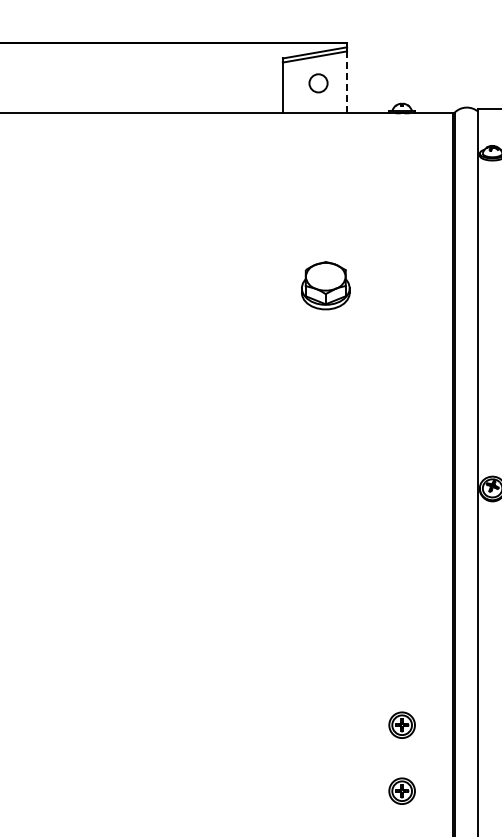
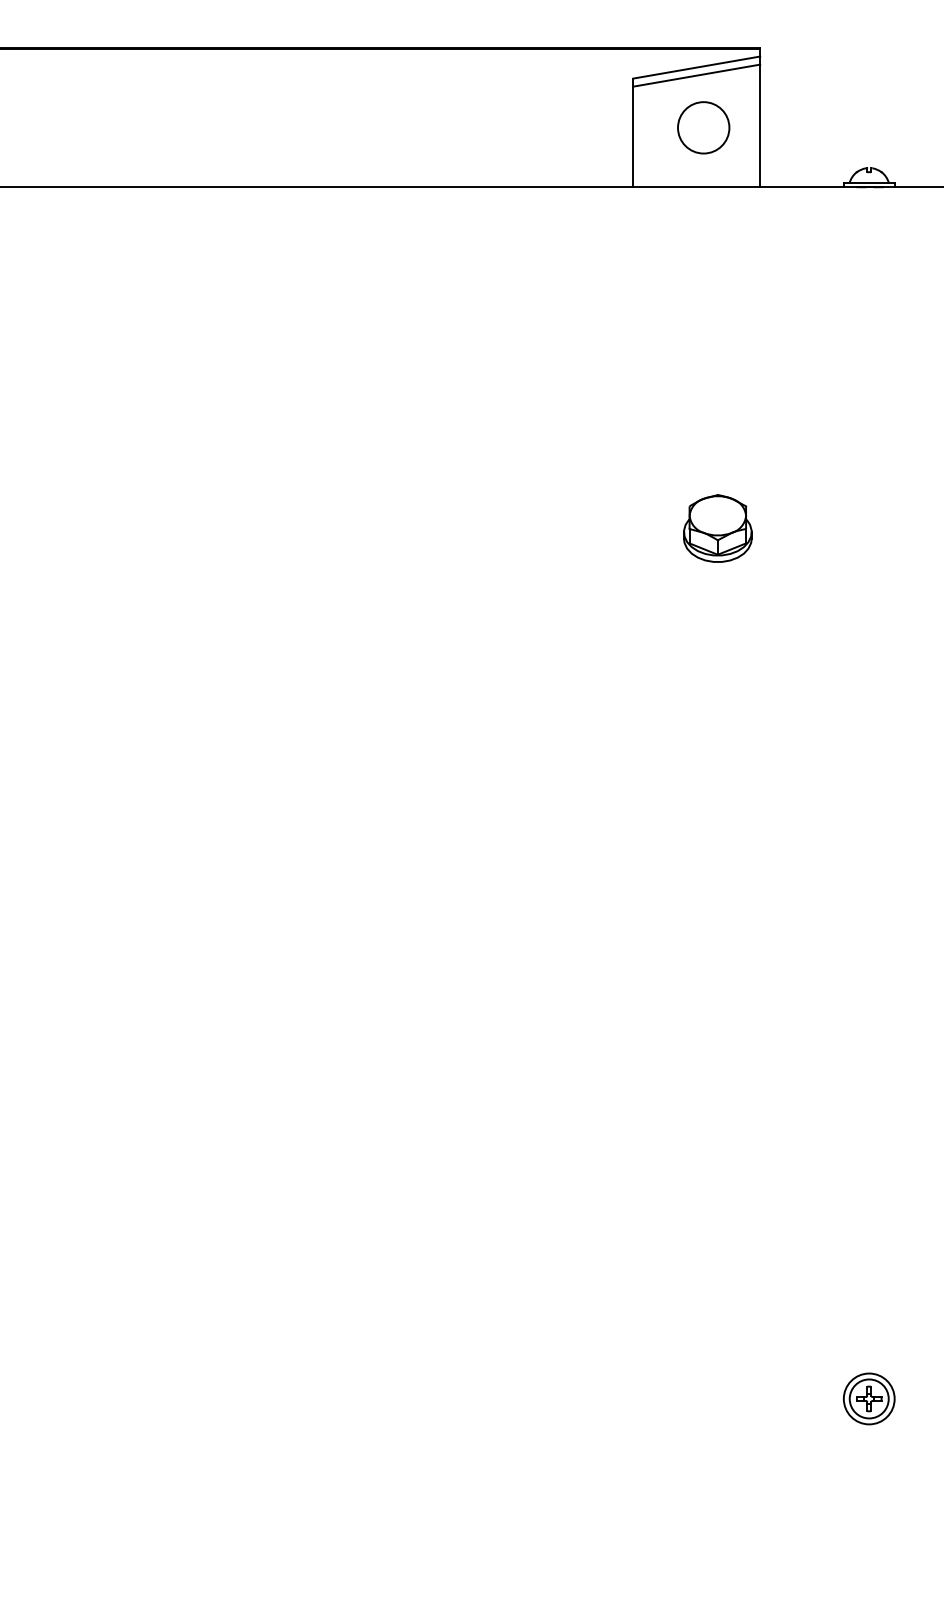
line: (347, 82) -> (761, 126), dashed -> solid
circle: (318, 83) -> (703, 128), size x1.43
part: (325, 285) -> (717, 528), size x0.71
part: (401, 790) -> (867, 1528), removed

